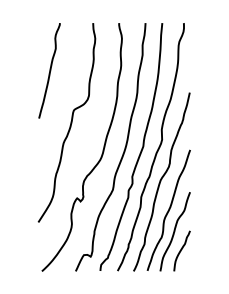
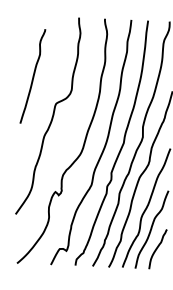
curve: (49, 70) -> (32, 76), moved

